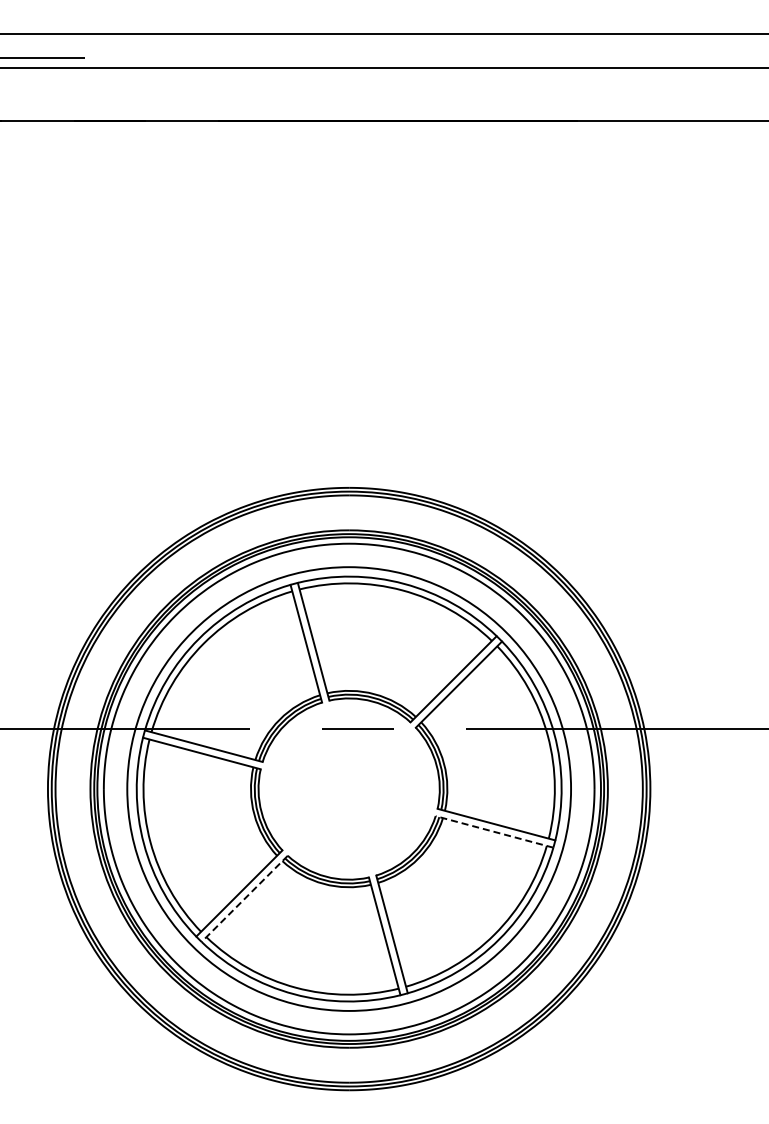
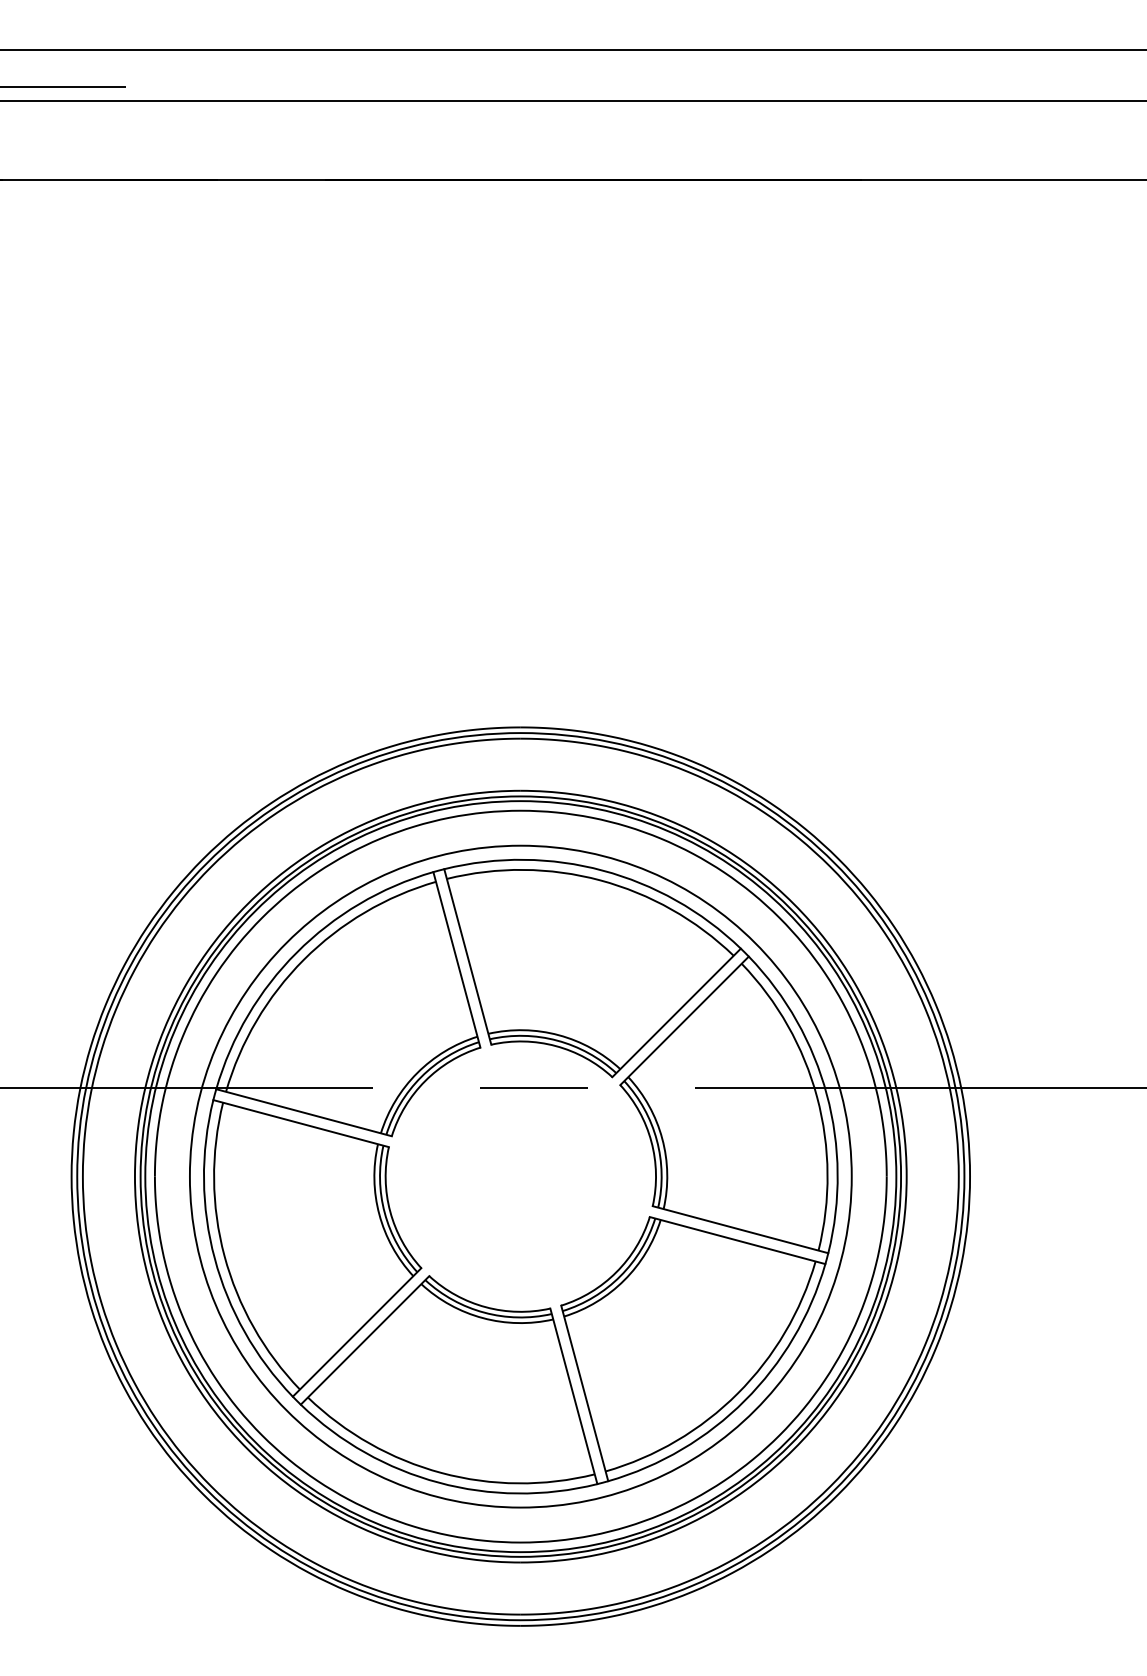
line: (494, 831) -> (737, 1239), dashed -> solid
line: (244, 898) -> (364, 1339), dashed -> solid

